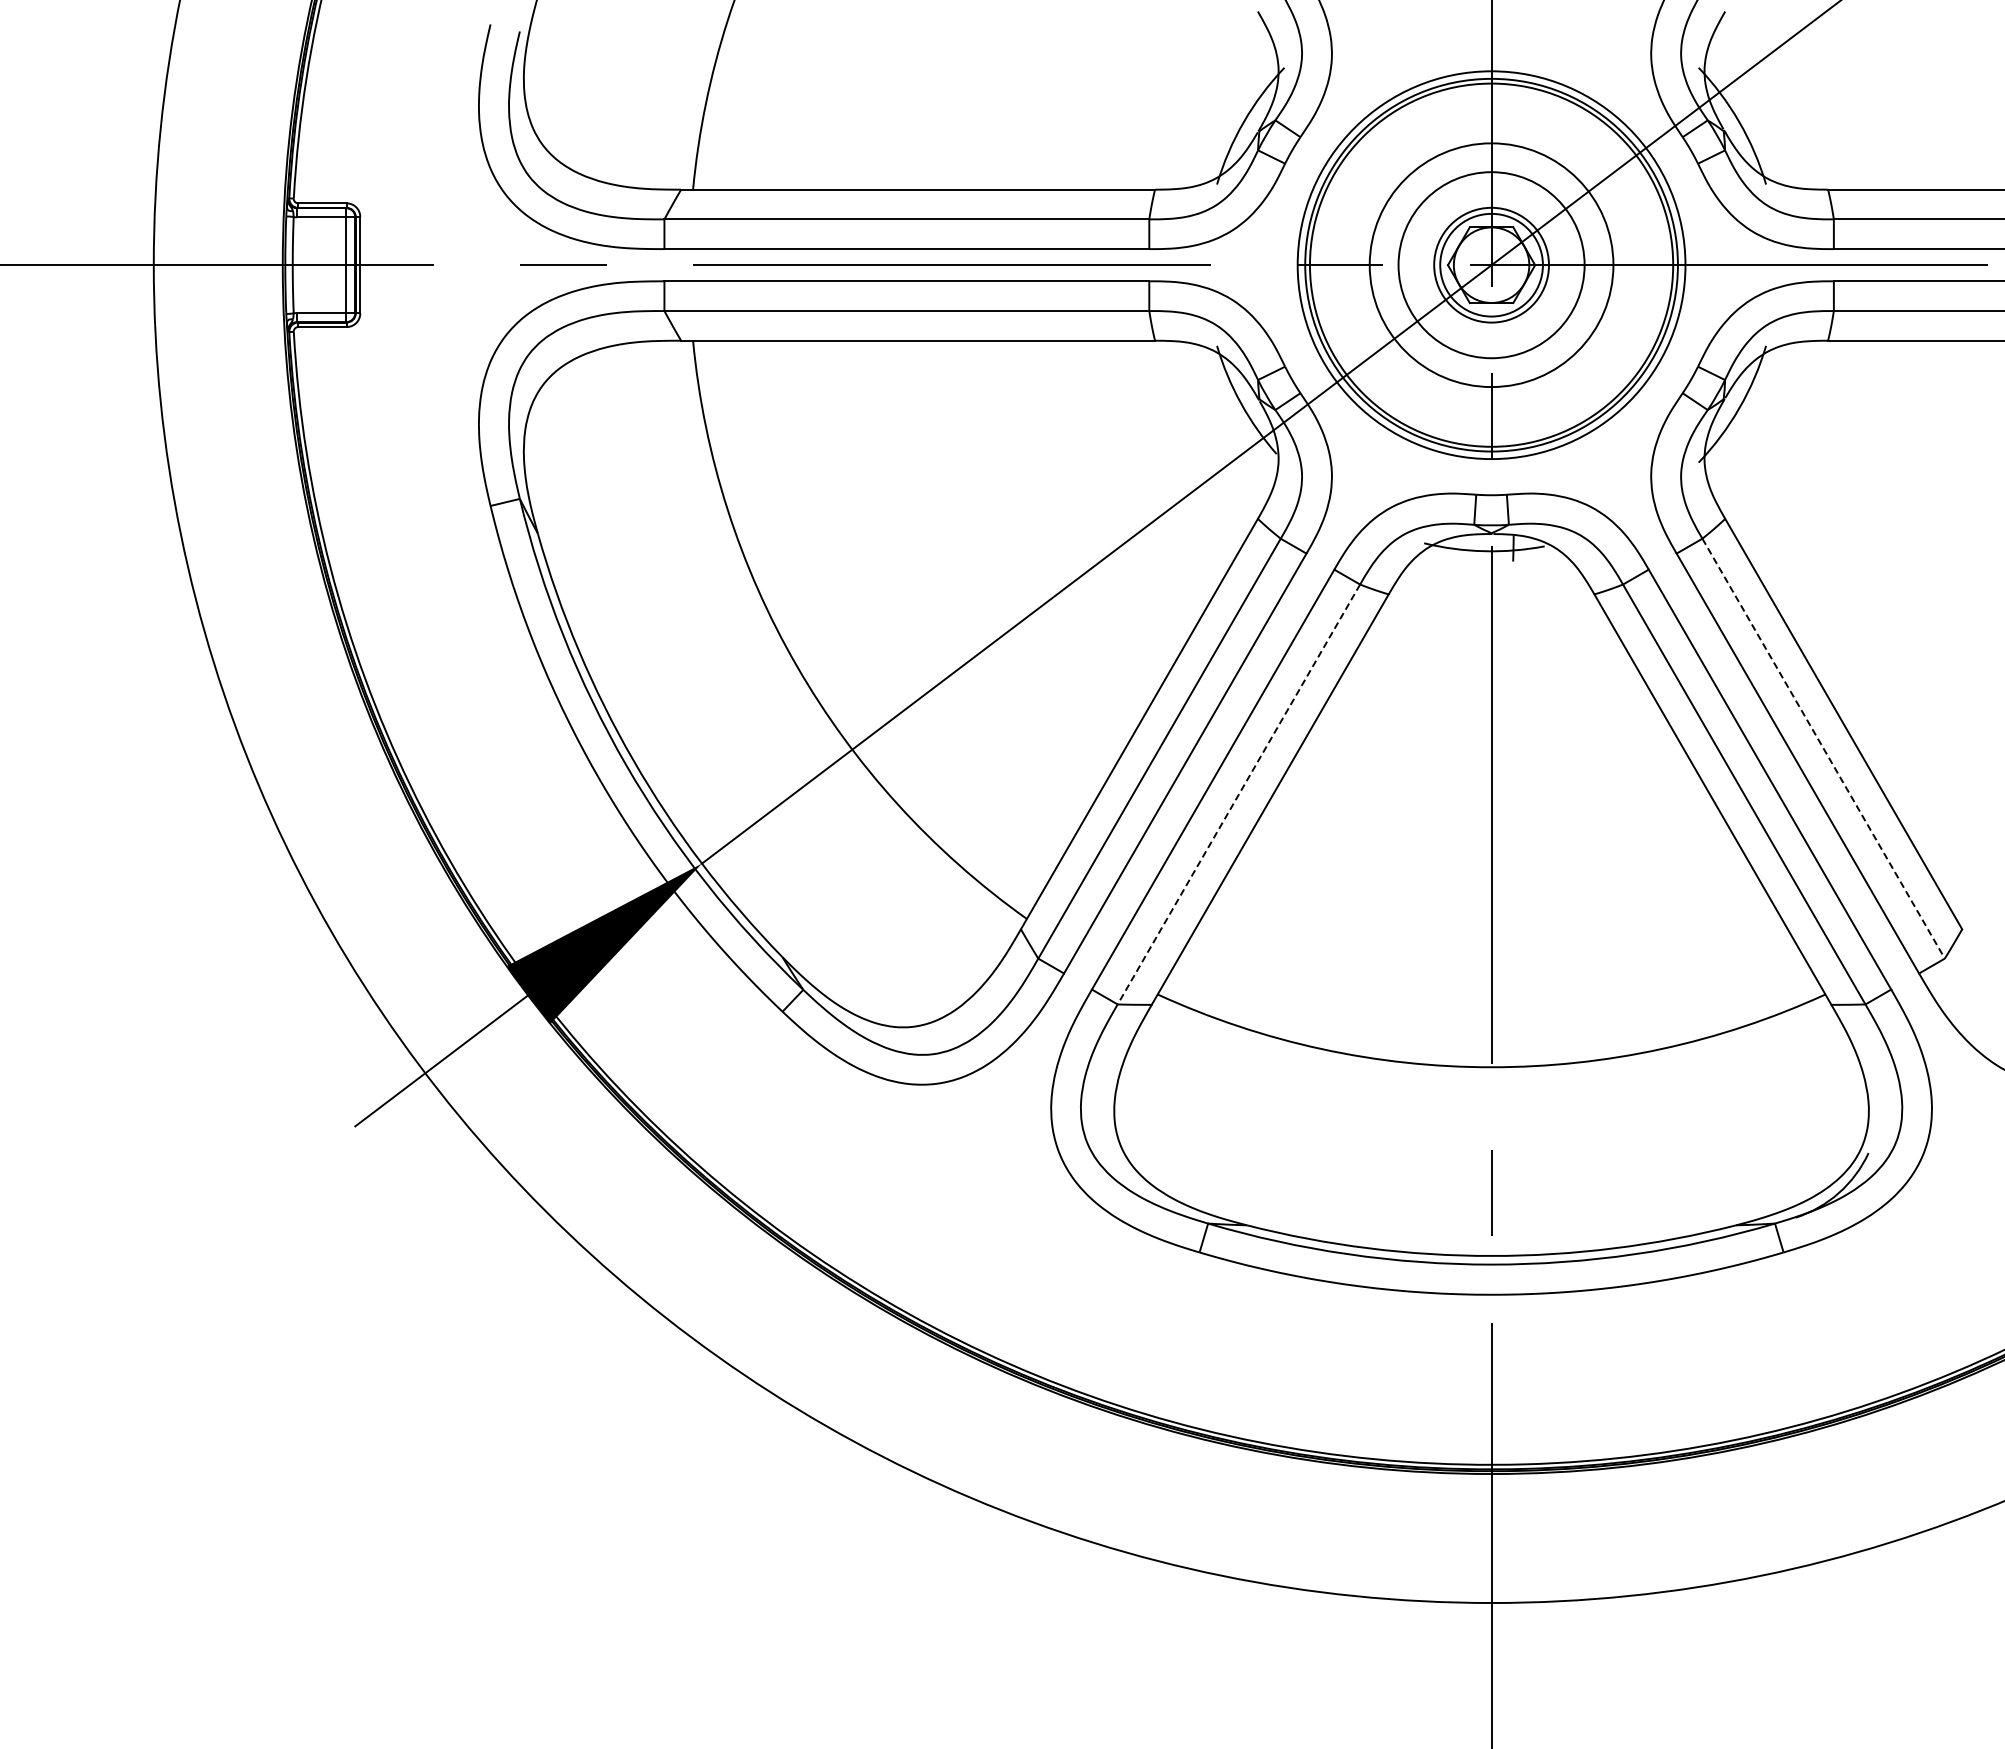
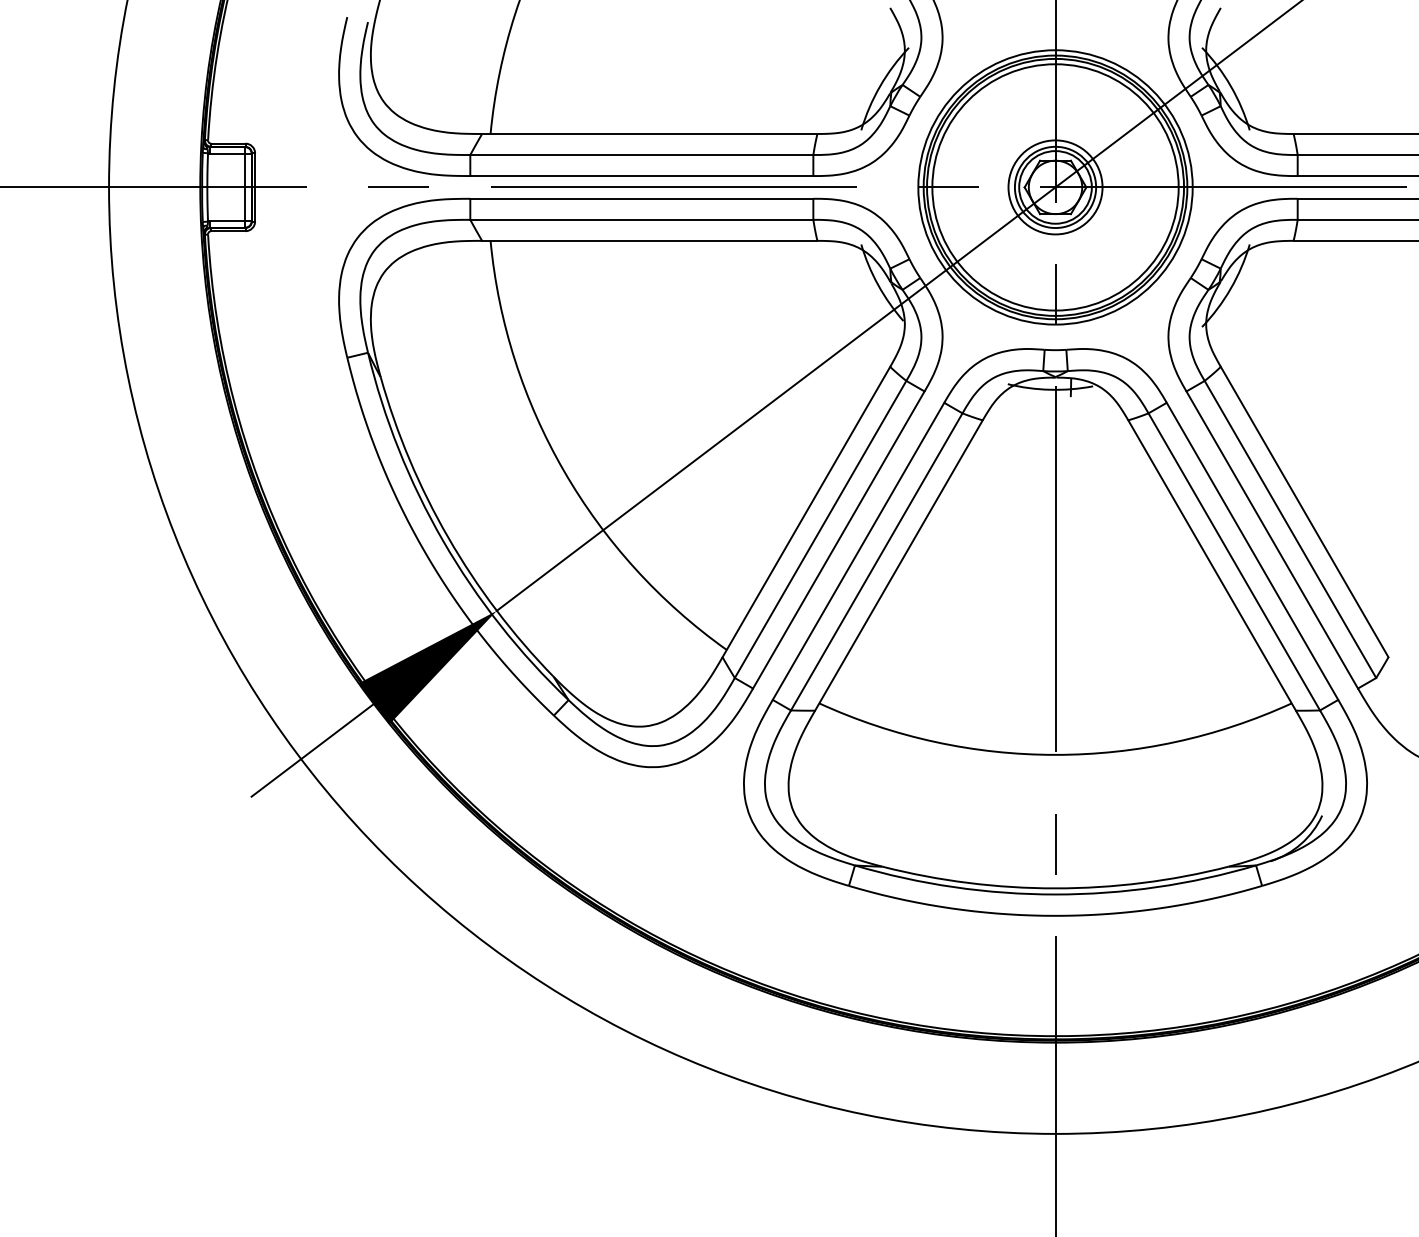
circle: (1491, 264) -> (1055, 186), size x0.71
circle: (1491, 265) -> (1055, 187), size x1.43
line: (1823, 749) -> (1290, 530), dashed -> solid
line: (1238, 794) -> (876, 561), dashed -> solid

